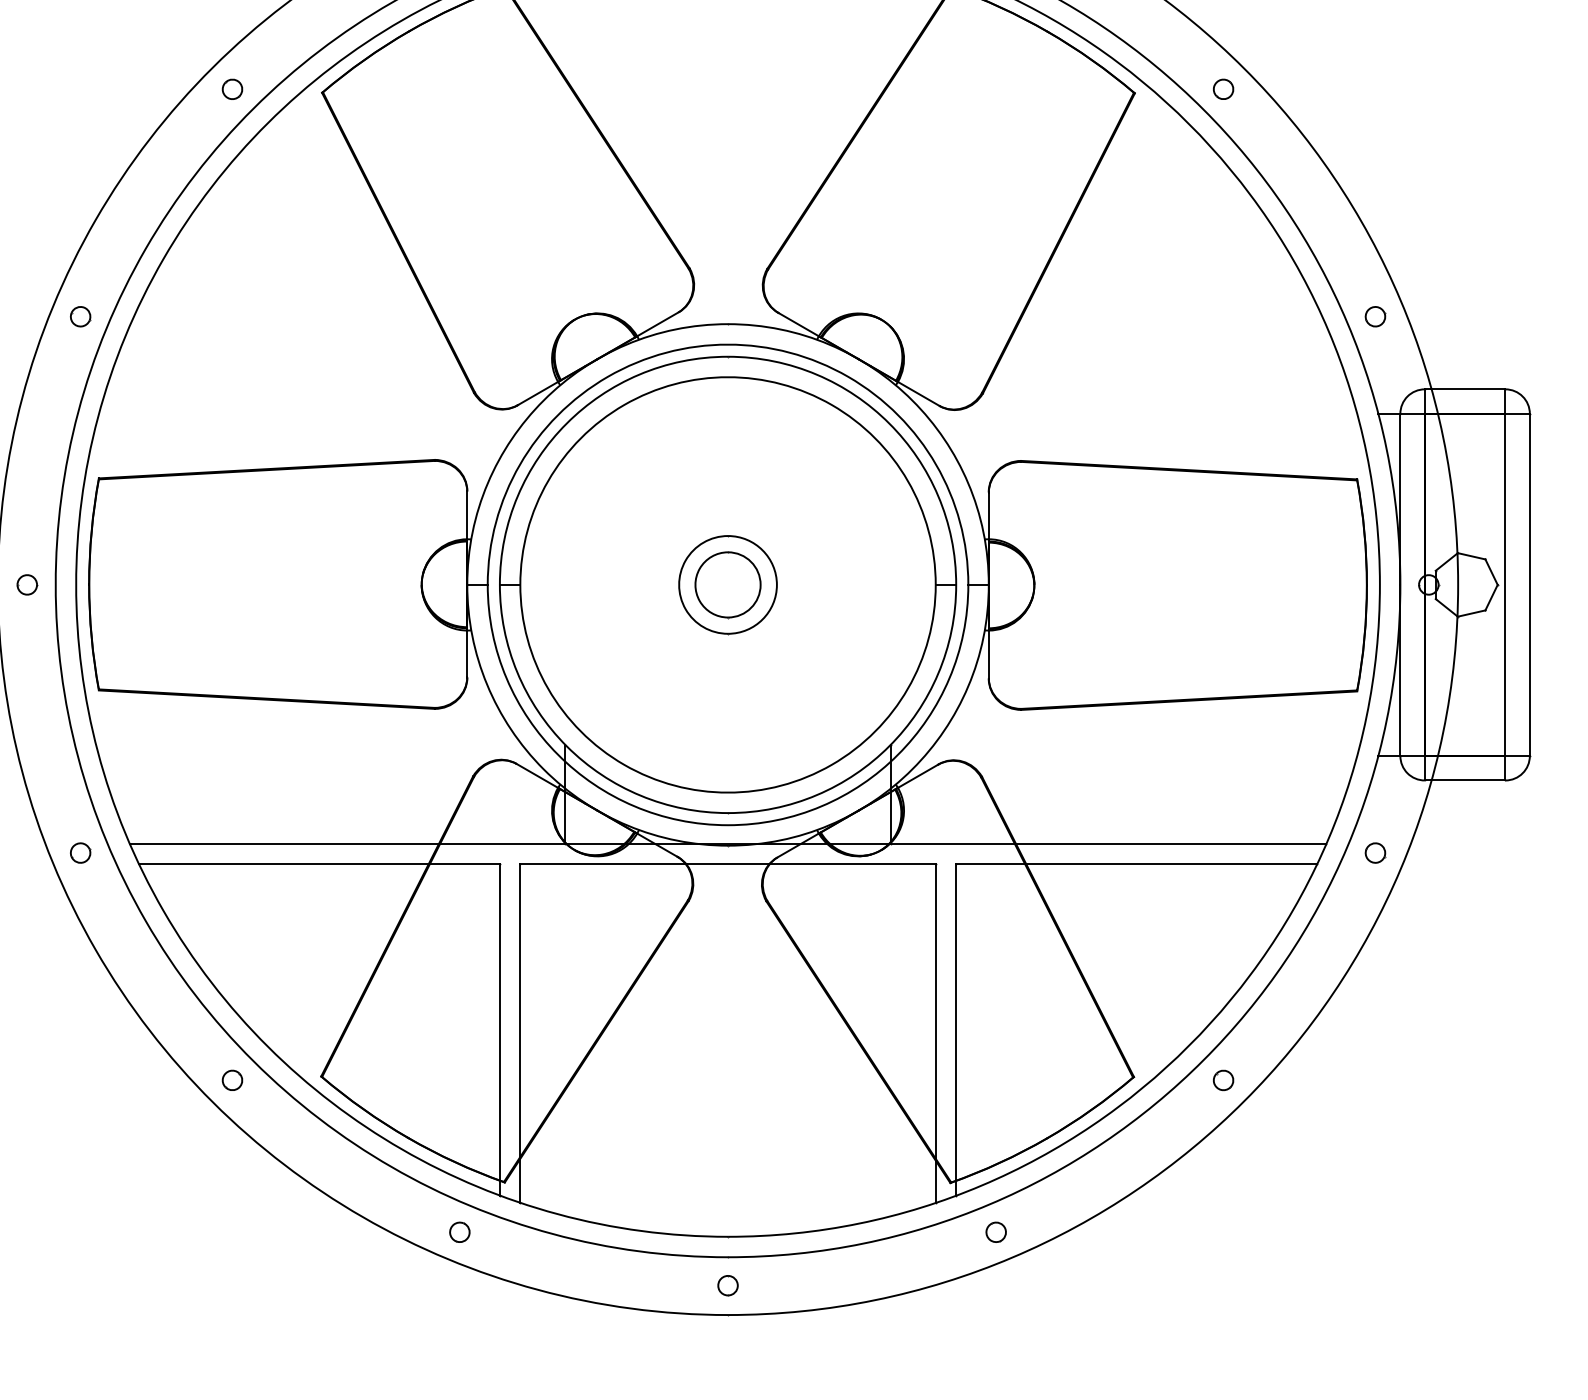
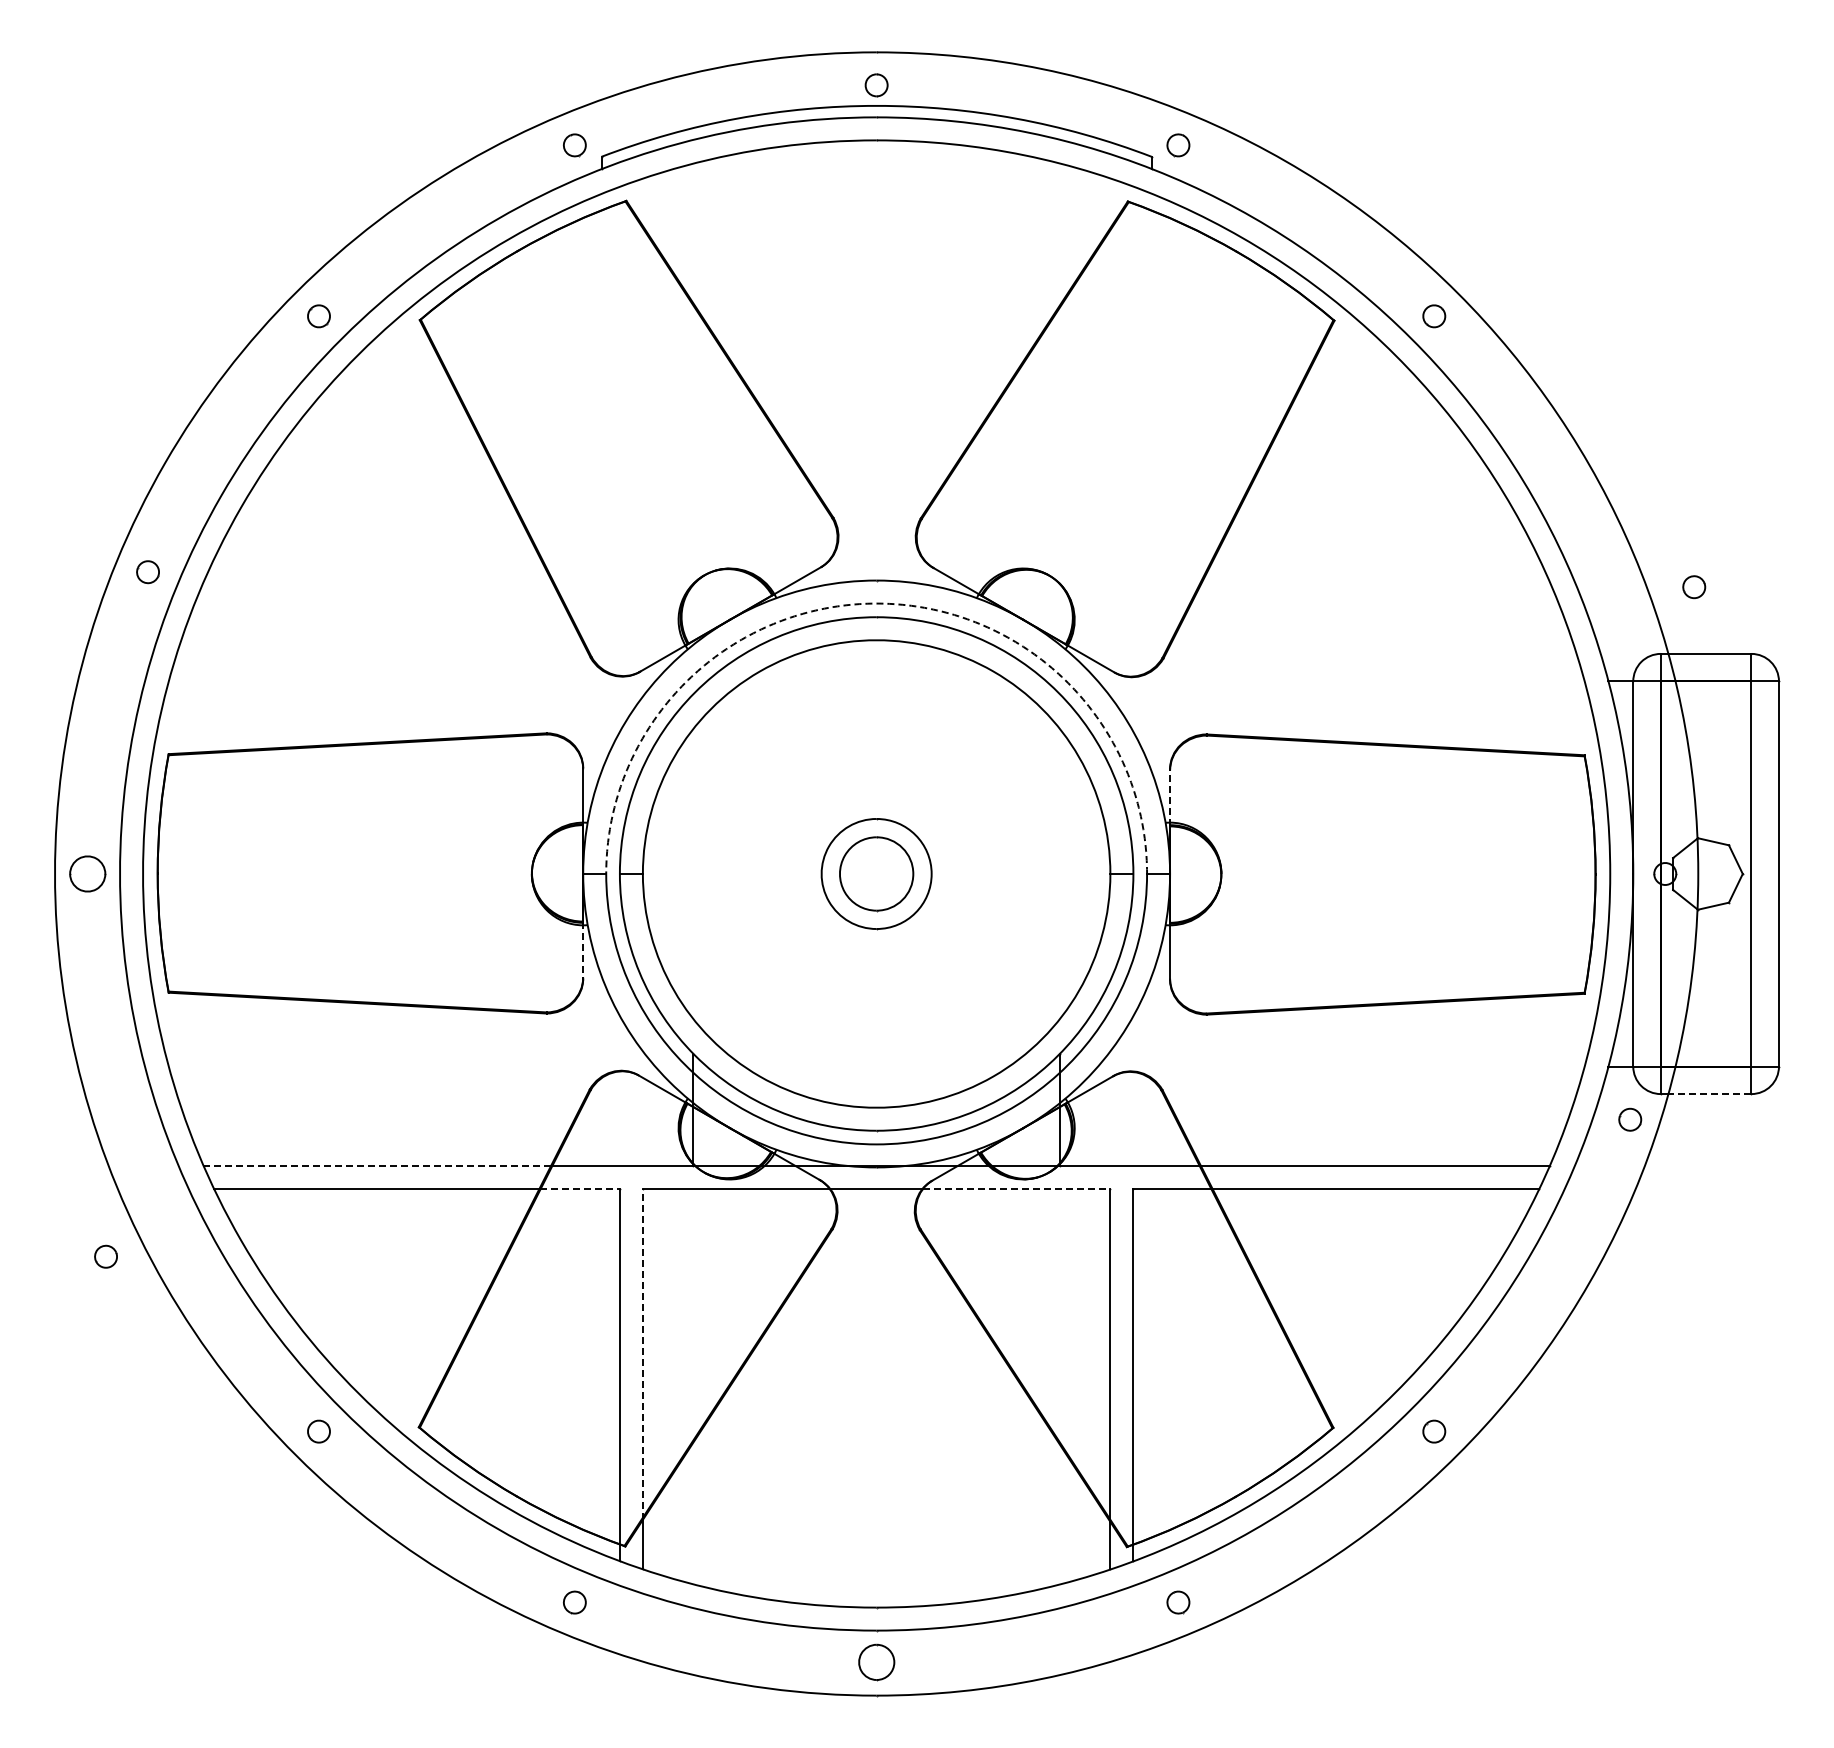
part: (1375, 317) -> (1694, 587), moved
arc: (727, 344) -> (876, 603), solid -> dashed
line: (989, 517) -> (1170, 798), solid -> dashed
part: (27, 584) -> (88, 873), size x1.6
line: (467, 652) -> (583, 949), solid -> dashed
line: (1468, 780) -> (1709, 1094), solid -> dashed
line: (284, 843) -> (377, 1165), solid -> dashed
part: (80, 852) -> (105, 1256), moved
part: (1375, 852) -> (1630, 1119), moved
line: (464, 864) -> (580, 1188), solid -> dashed
line: (852, 864) -> (1016, 1188), solid -> dashed
line: (519, 1011) -> (642, 1354), solid -> dashed
part: (727, 1285) -> (876, 1662), size x1.6

